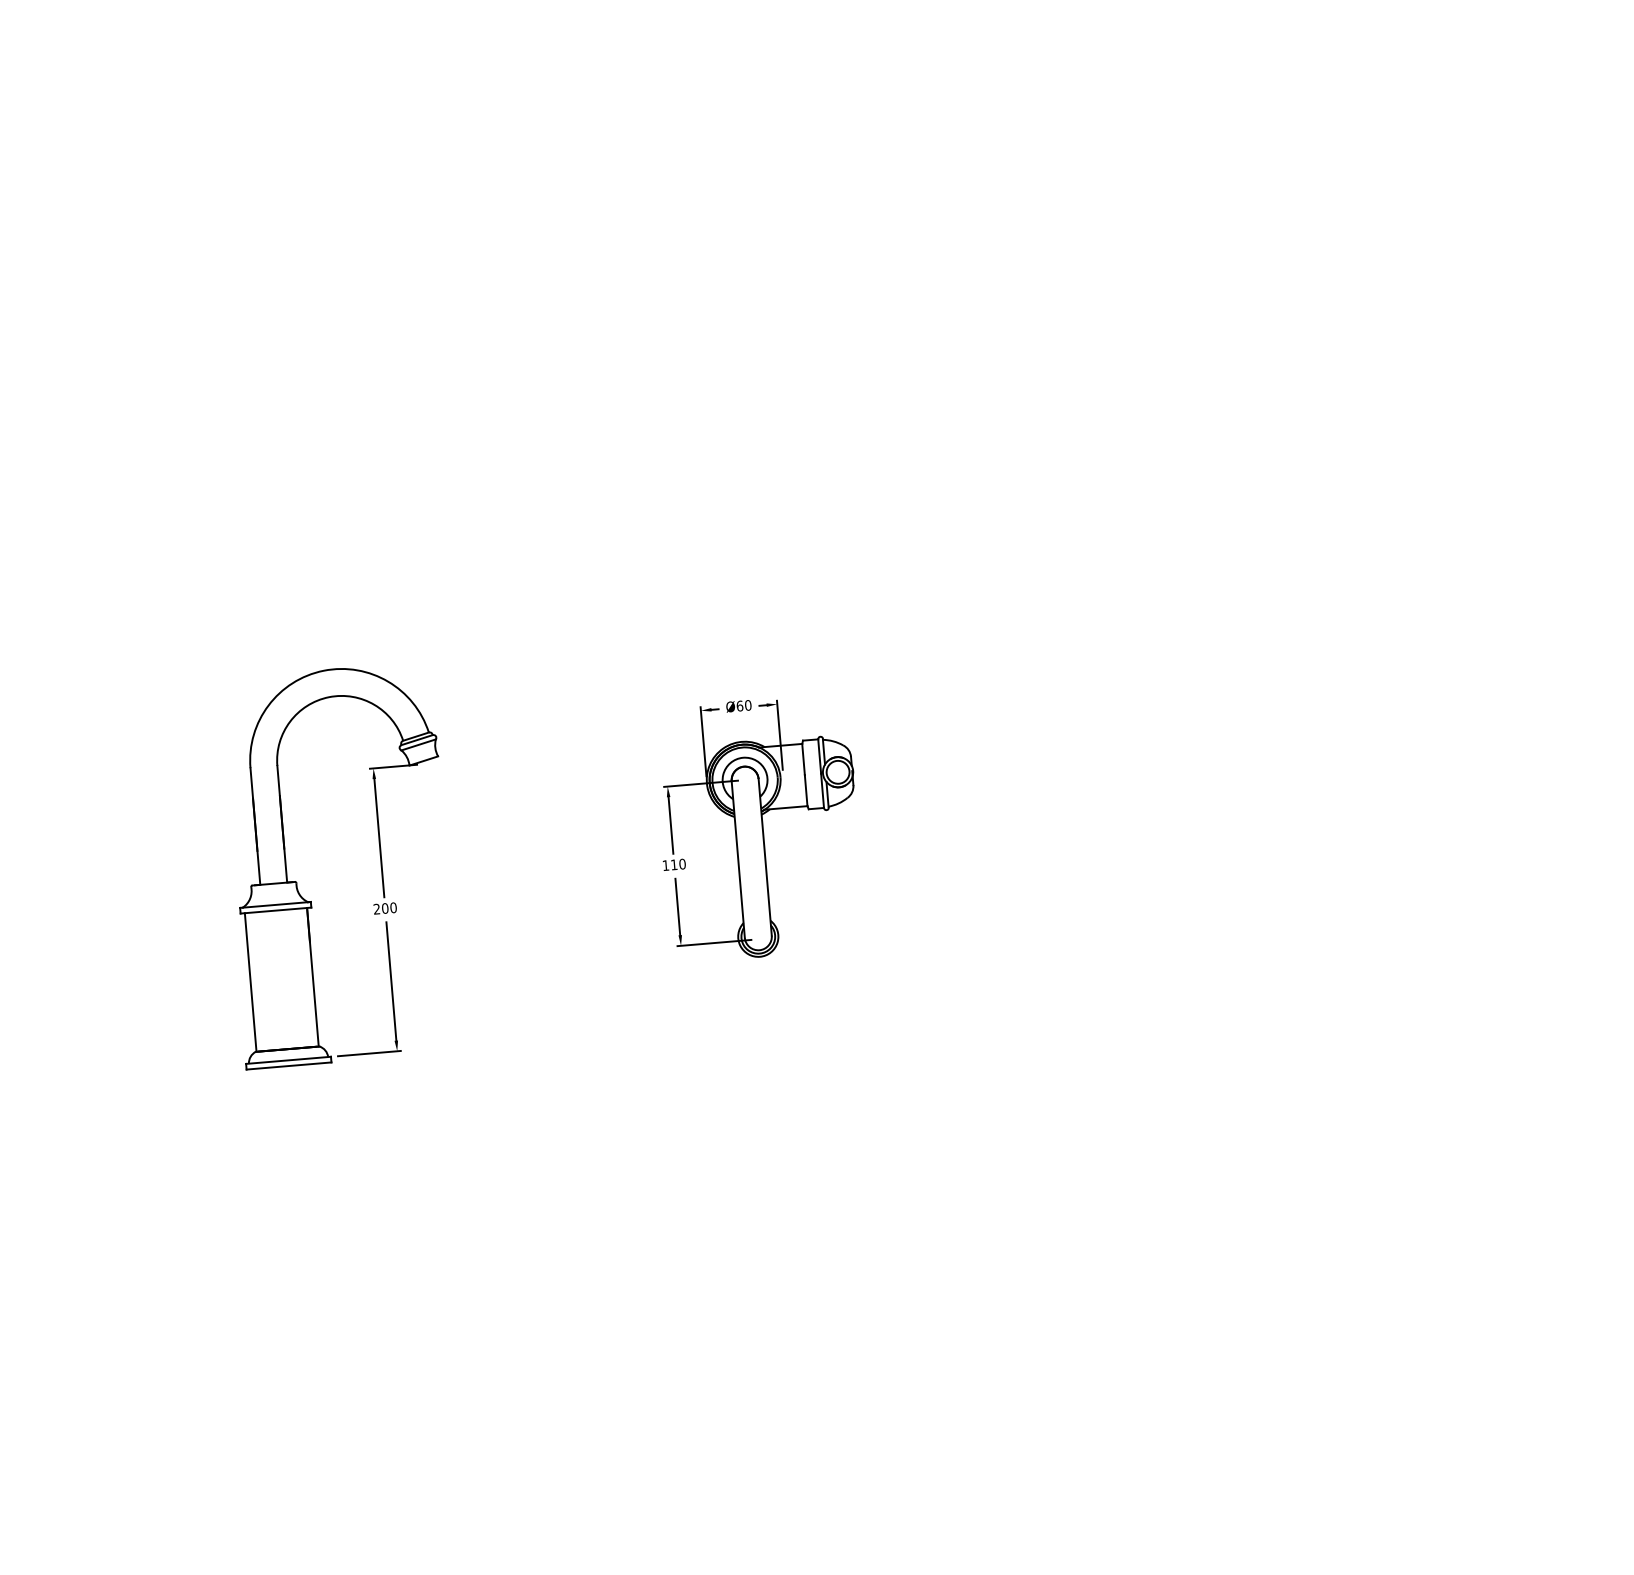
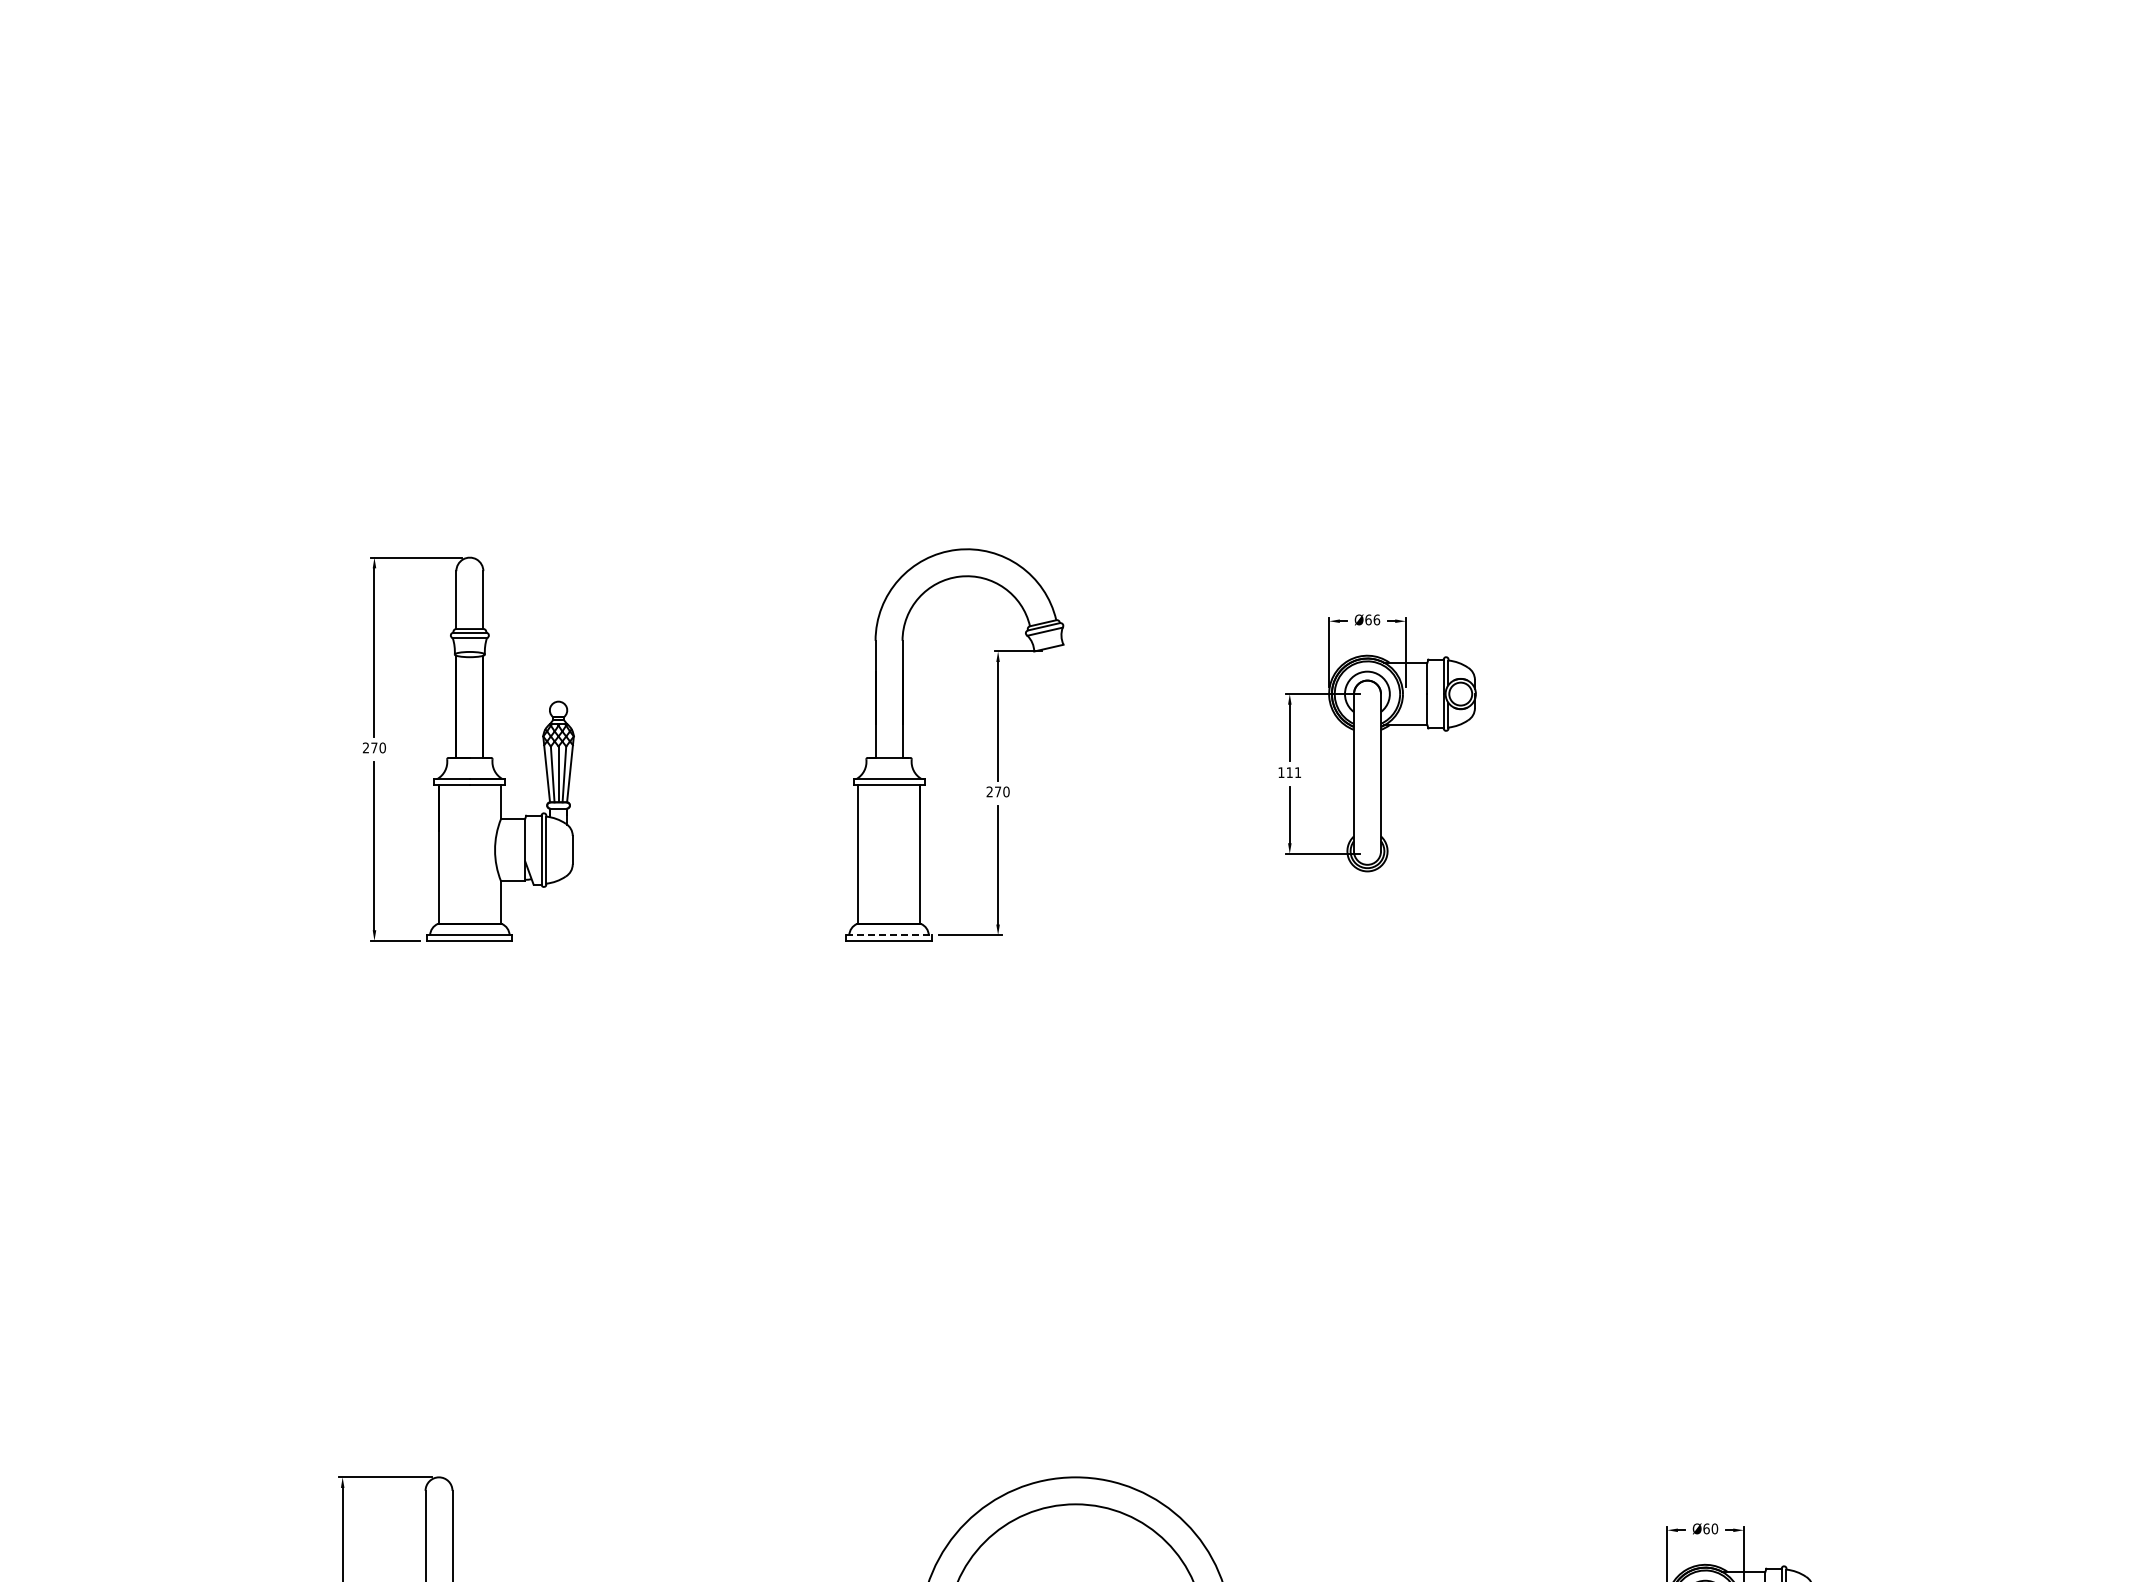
text: (747, 705) -> (1376, 619), Ø60 -> Ø66
text: (681, 864) -> (1297, 772), 110 -> 111
text: (384, 908) -> (997, 791), 200 -> 270
line: (289, 1060) -> (889, 935), solid -> dashed

